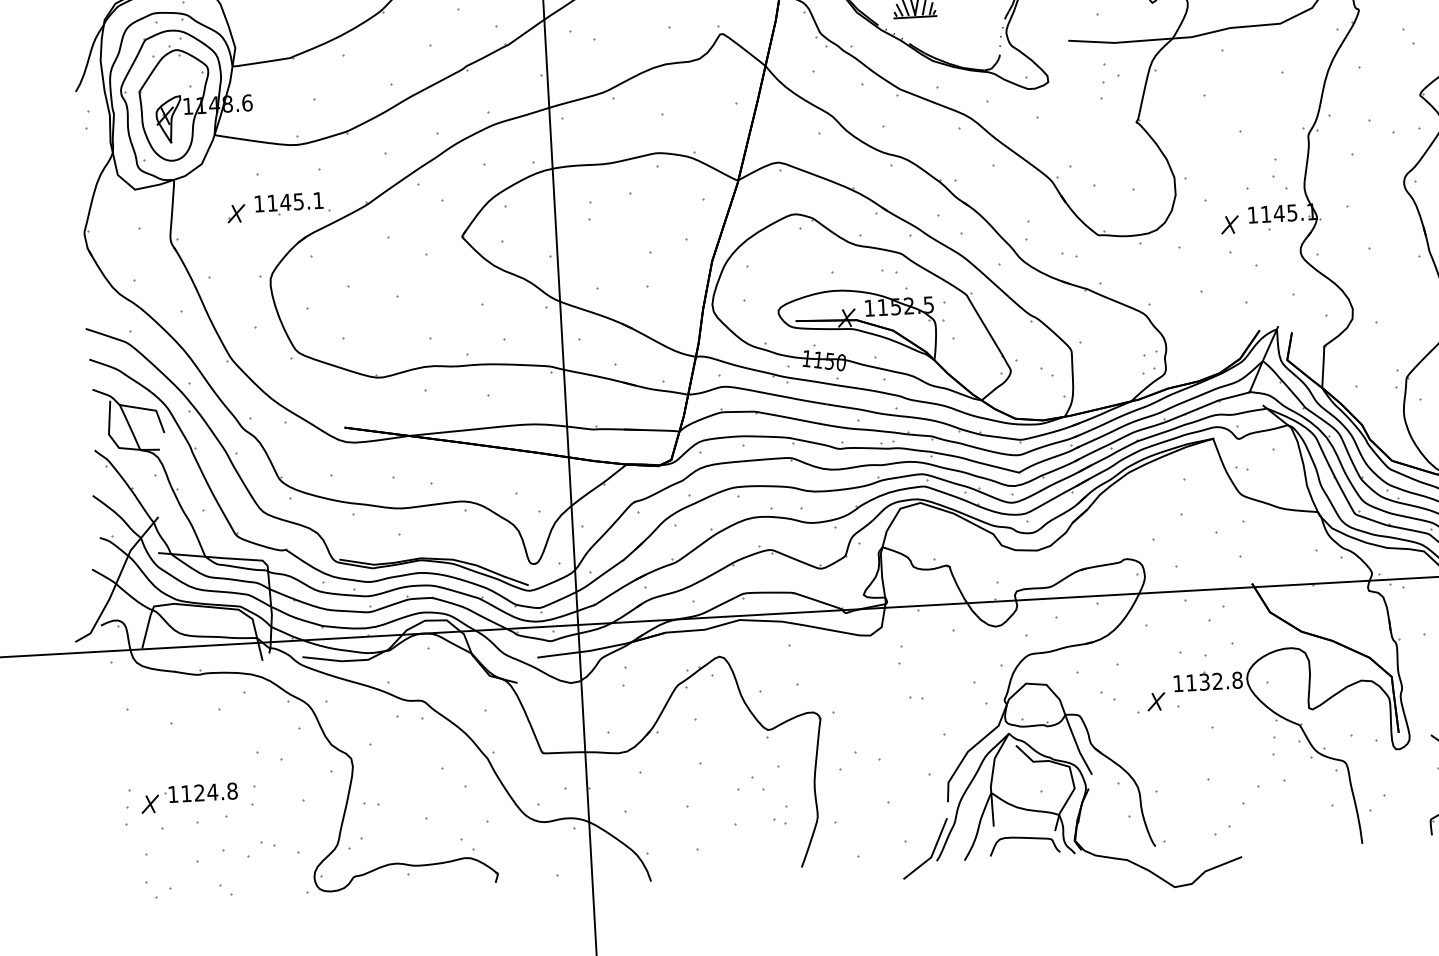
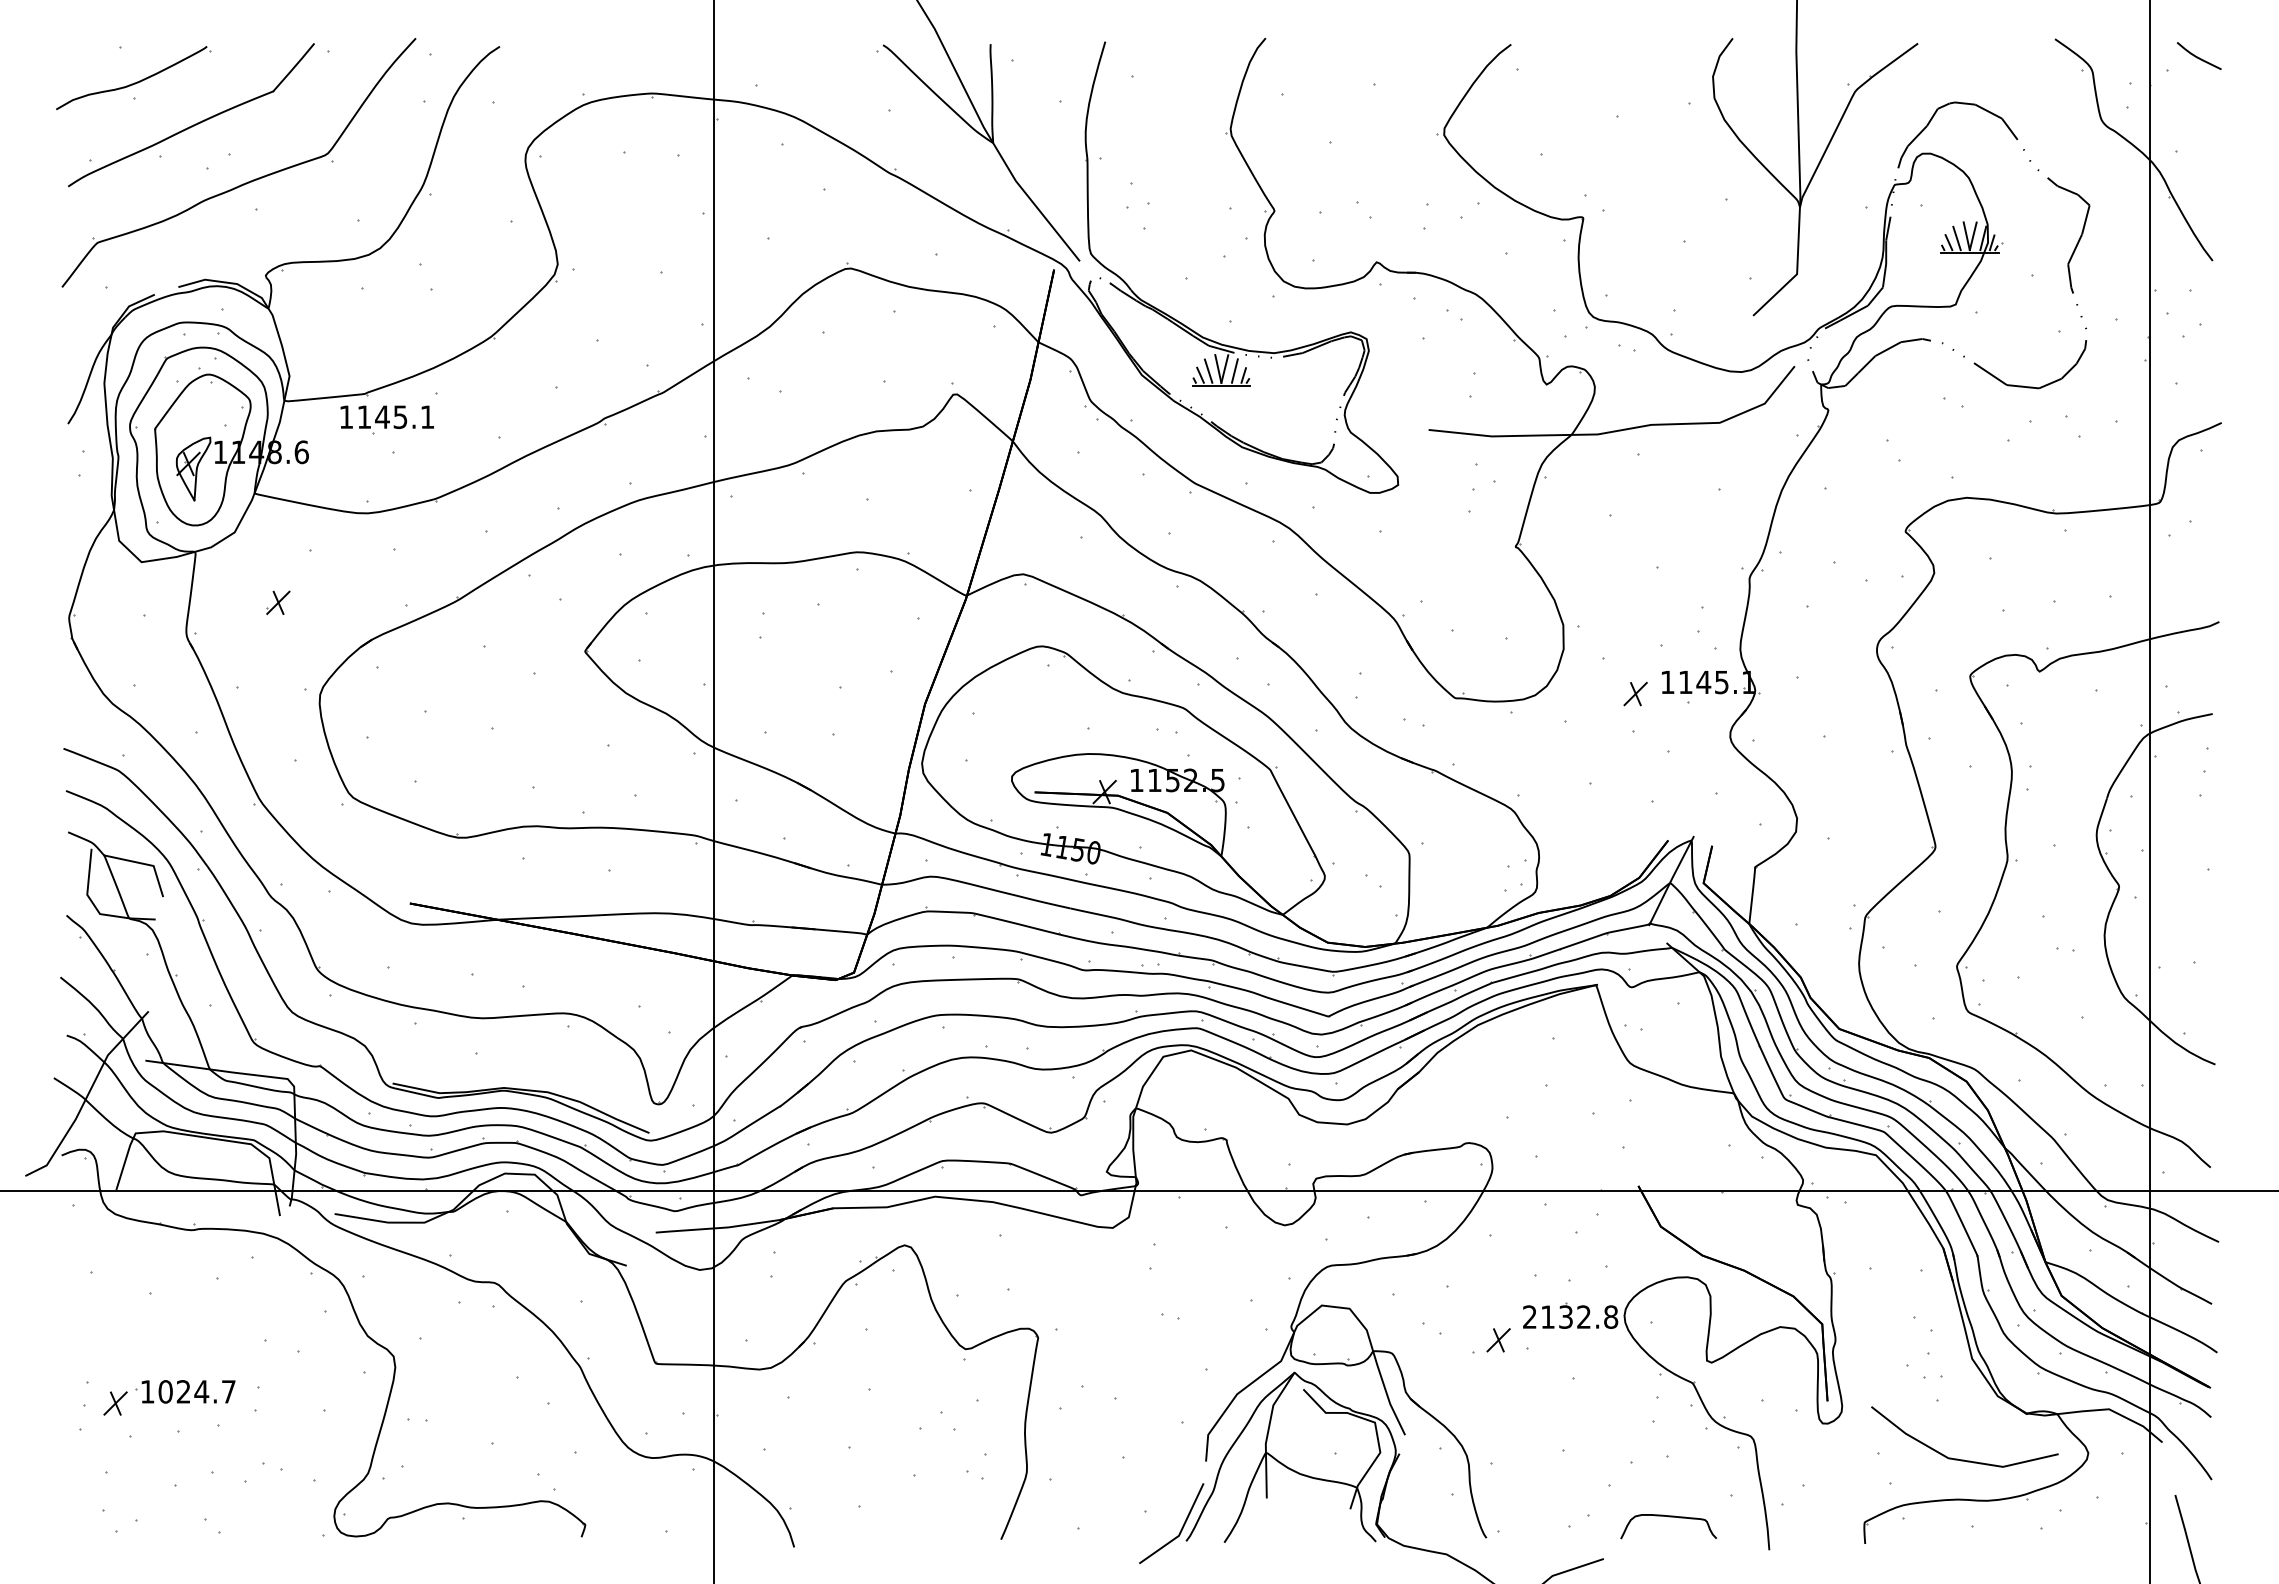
part: (288, 204) -> (386, 419), moved
text: (1177, 683) -> (1529, 1316), 1132.8 -> 2132.8
text: (208, 792) -> (196, 1391), 1124.8 -> 1024.7
curve: (1024, 838) -> (1668, 1517), moved

